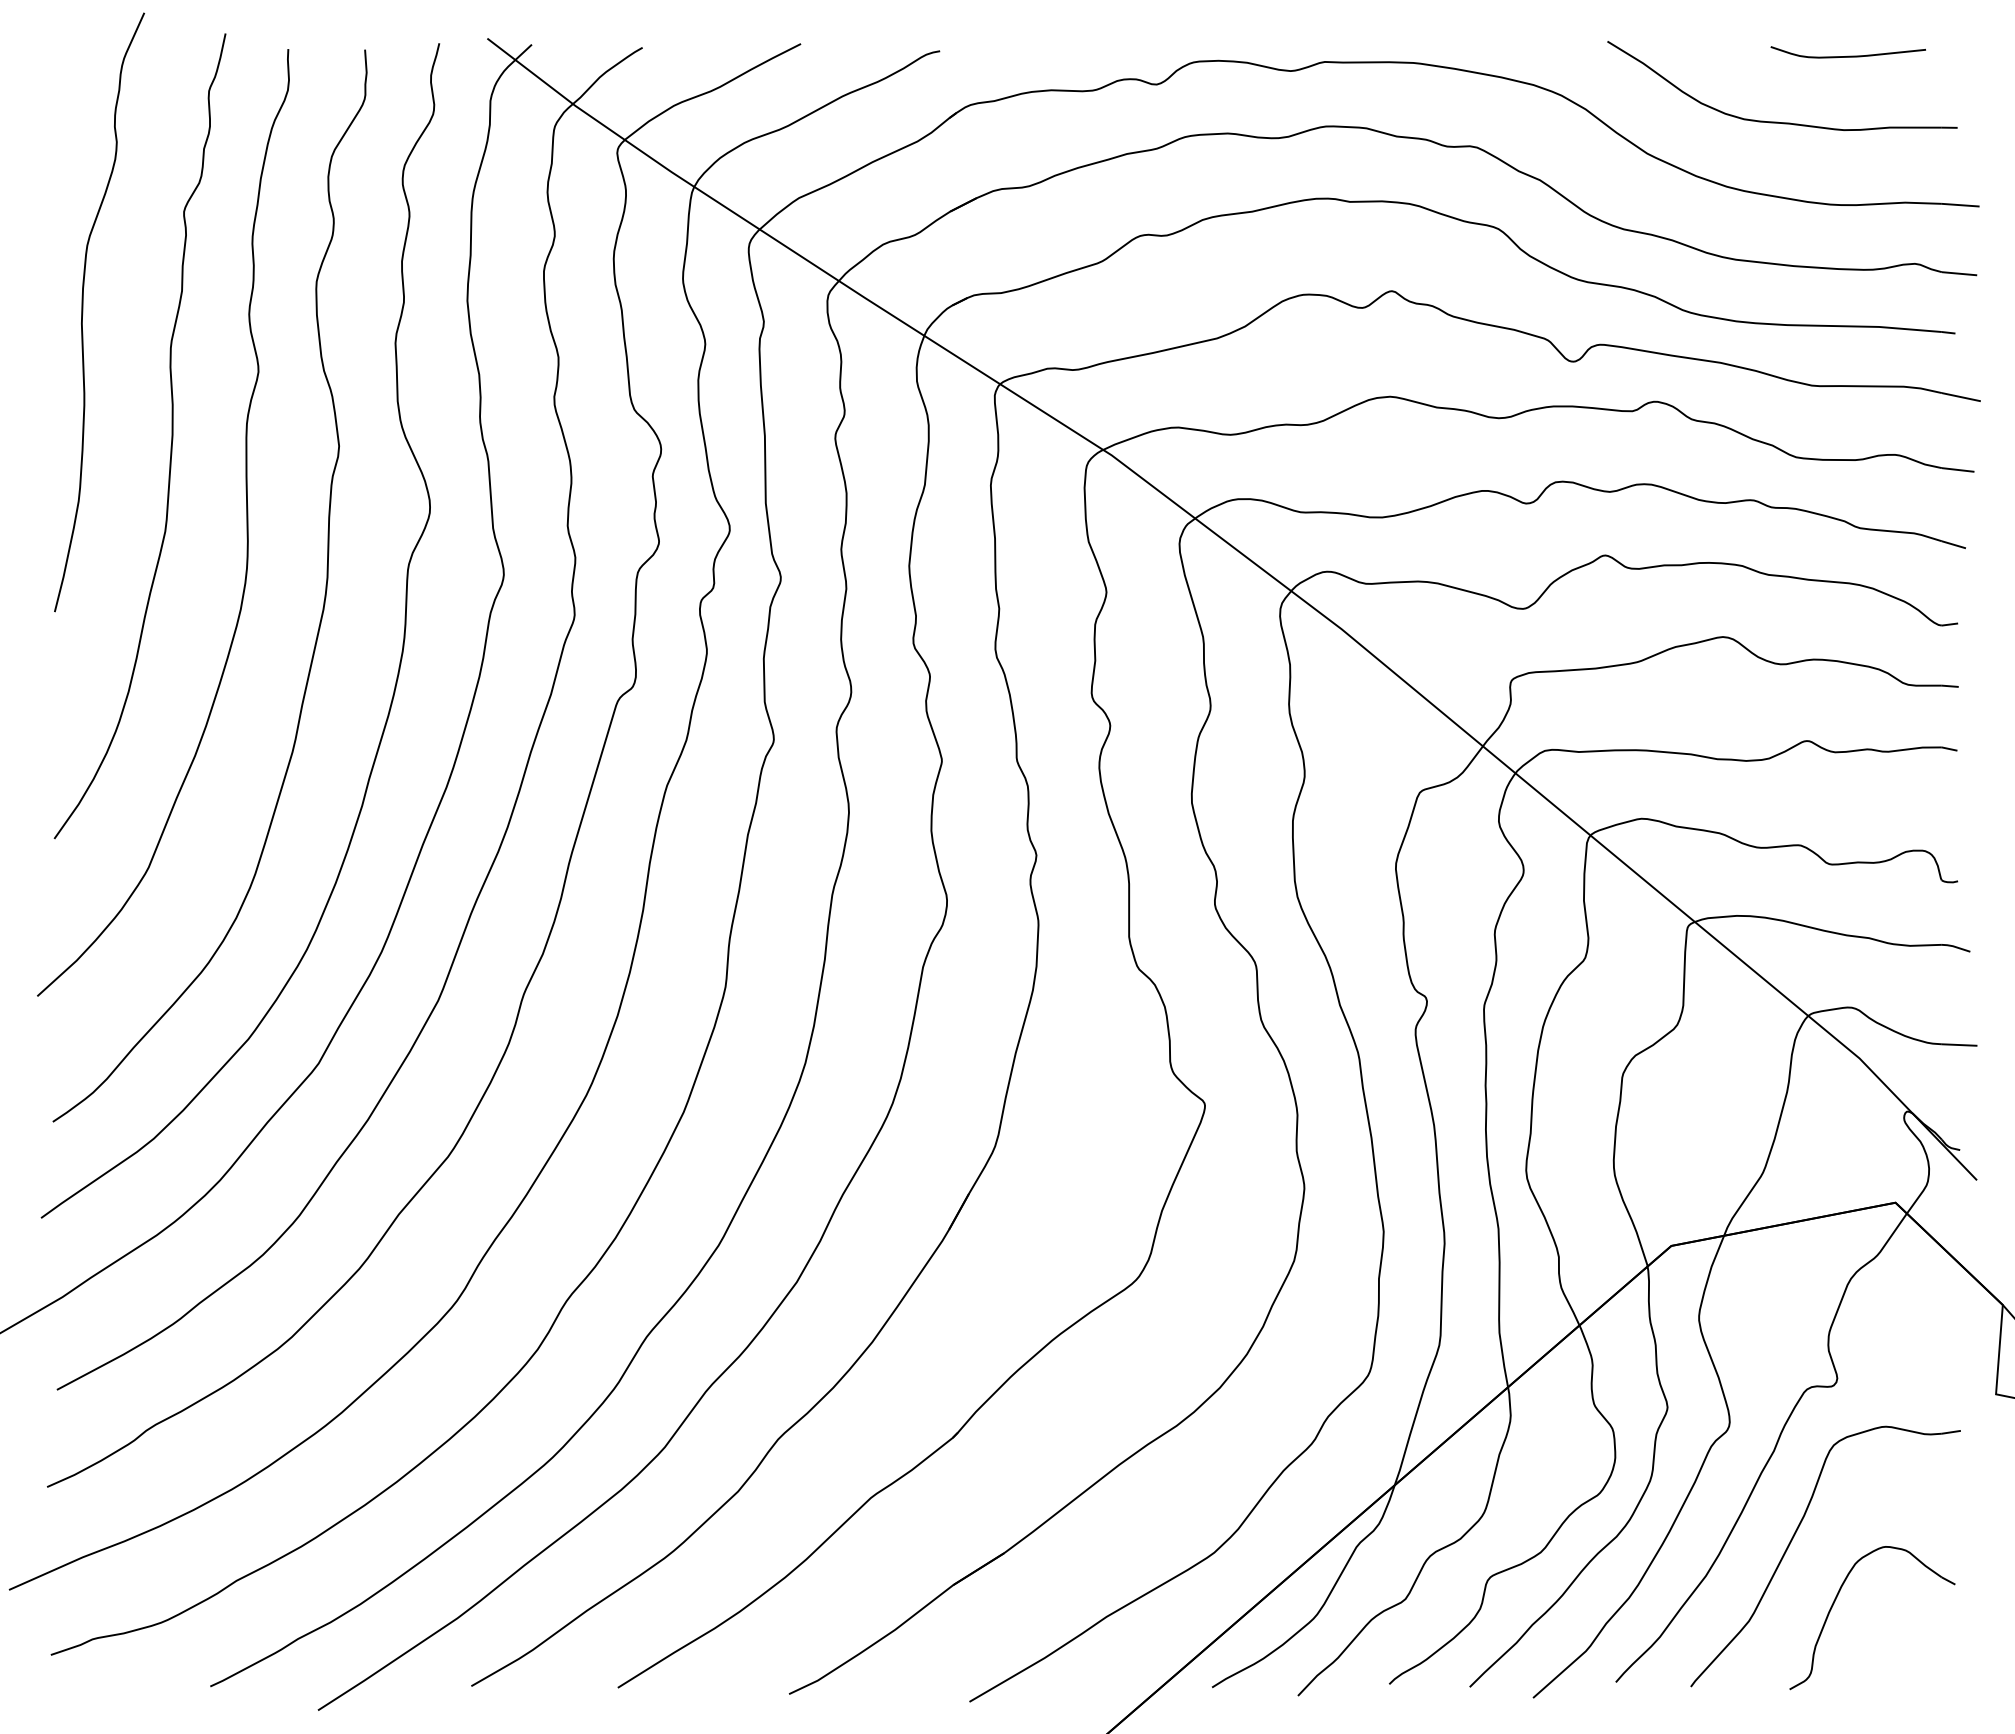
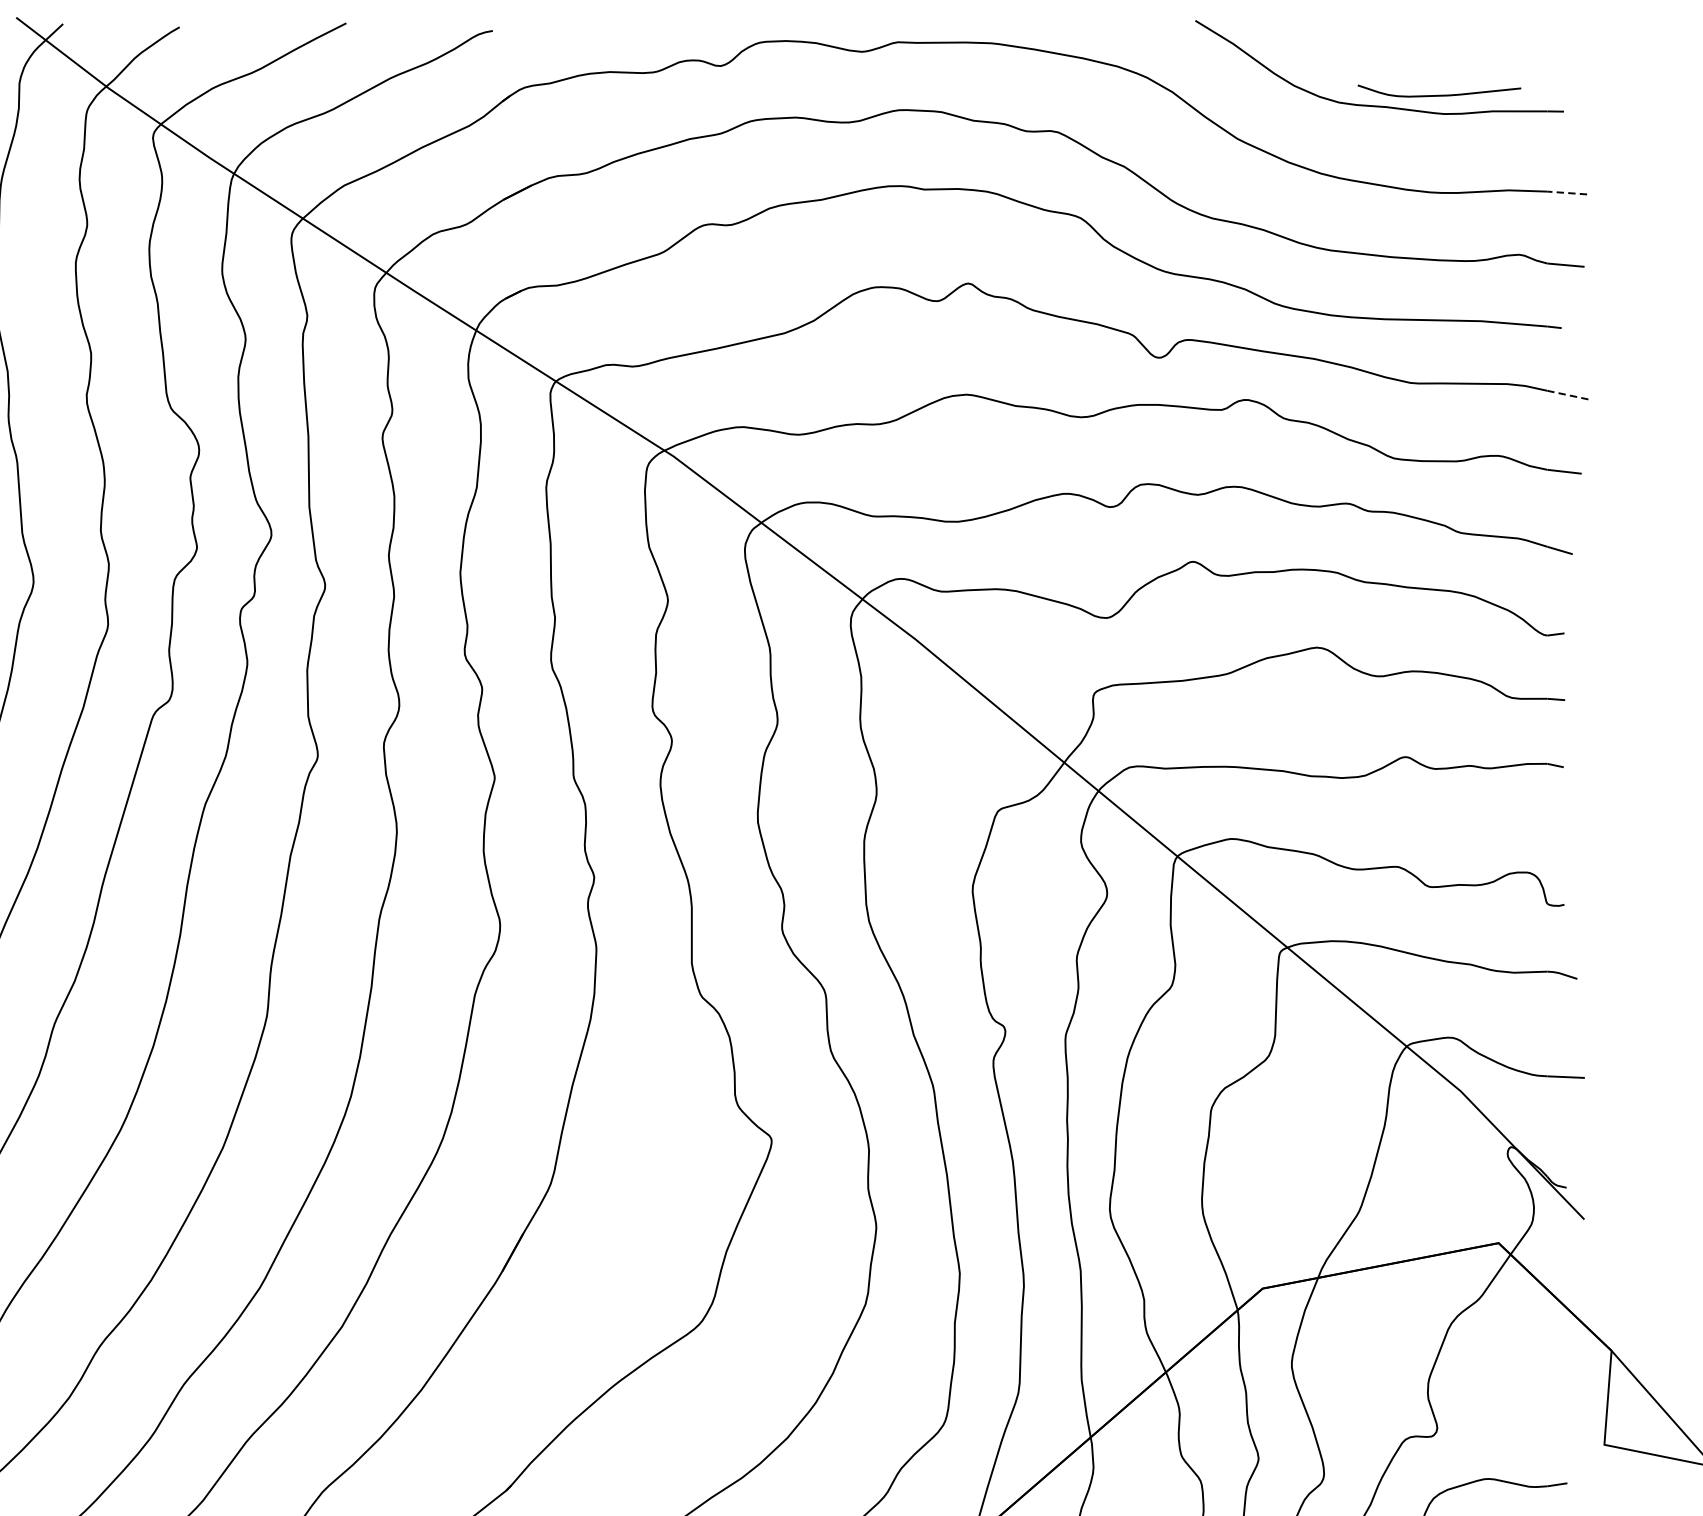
curve: (1847, 55) -> (1438, 94), moved
line: (1960, 205) -> (1567, 193), solid -> dashed
line: (1961, 397) -> (1568, 395), solid -> dashed

